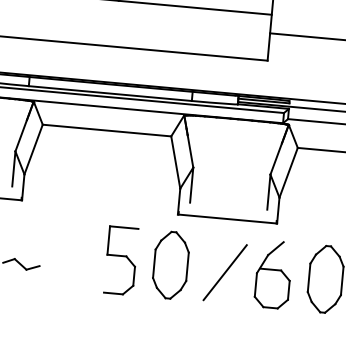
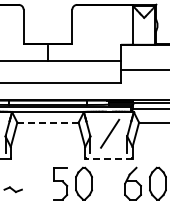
line: (108, 130) -> (48, 122), solid -> dashed
line: (226, 219) -> (108, 159), solid -> dashed
line: (226, 272) -> (110, 133), moved

